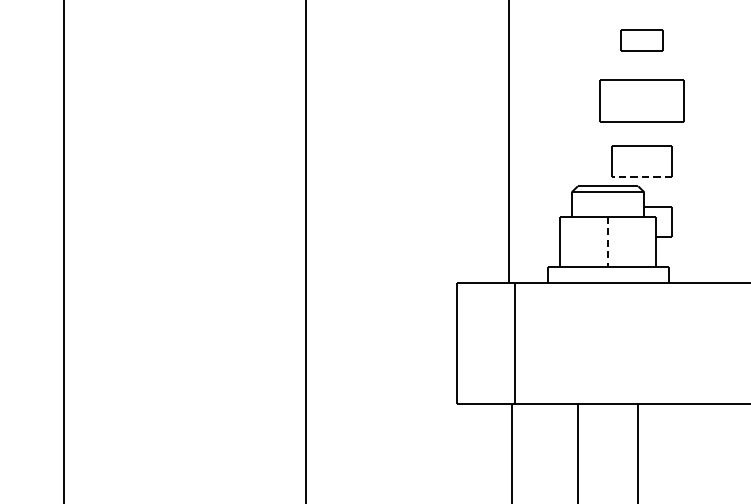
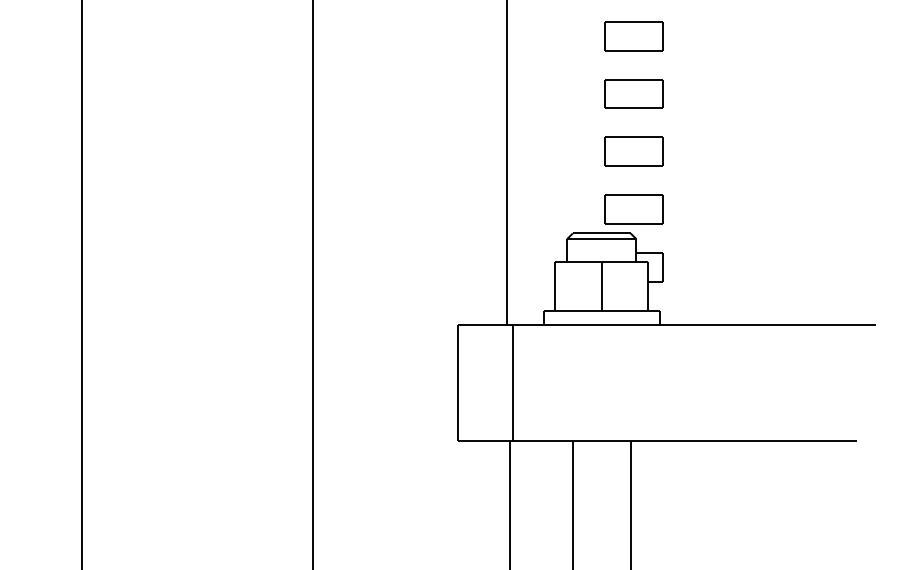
part: (641, 39) -> (633, 93), size x1.43
part: (641, 100) -> (633, 151), size x0.71
line: (642, 176) -> (634, 224), dashed -> solid
line: (607, 242) -> (601, 287), dashed -> solid

